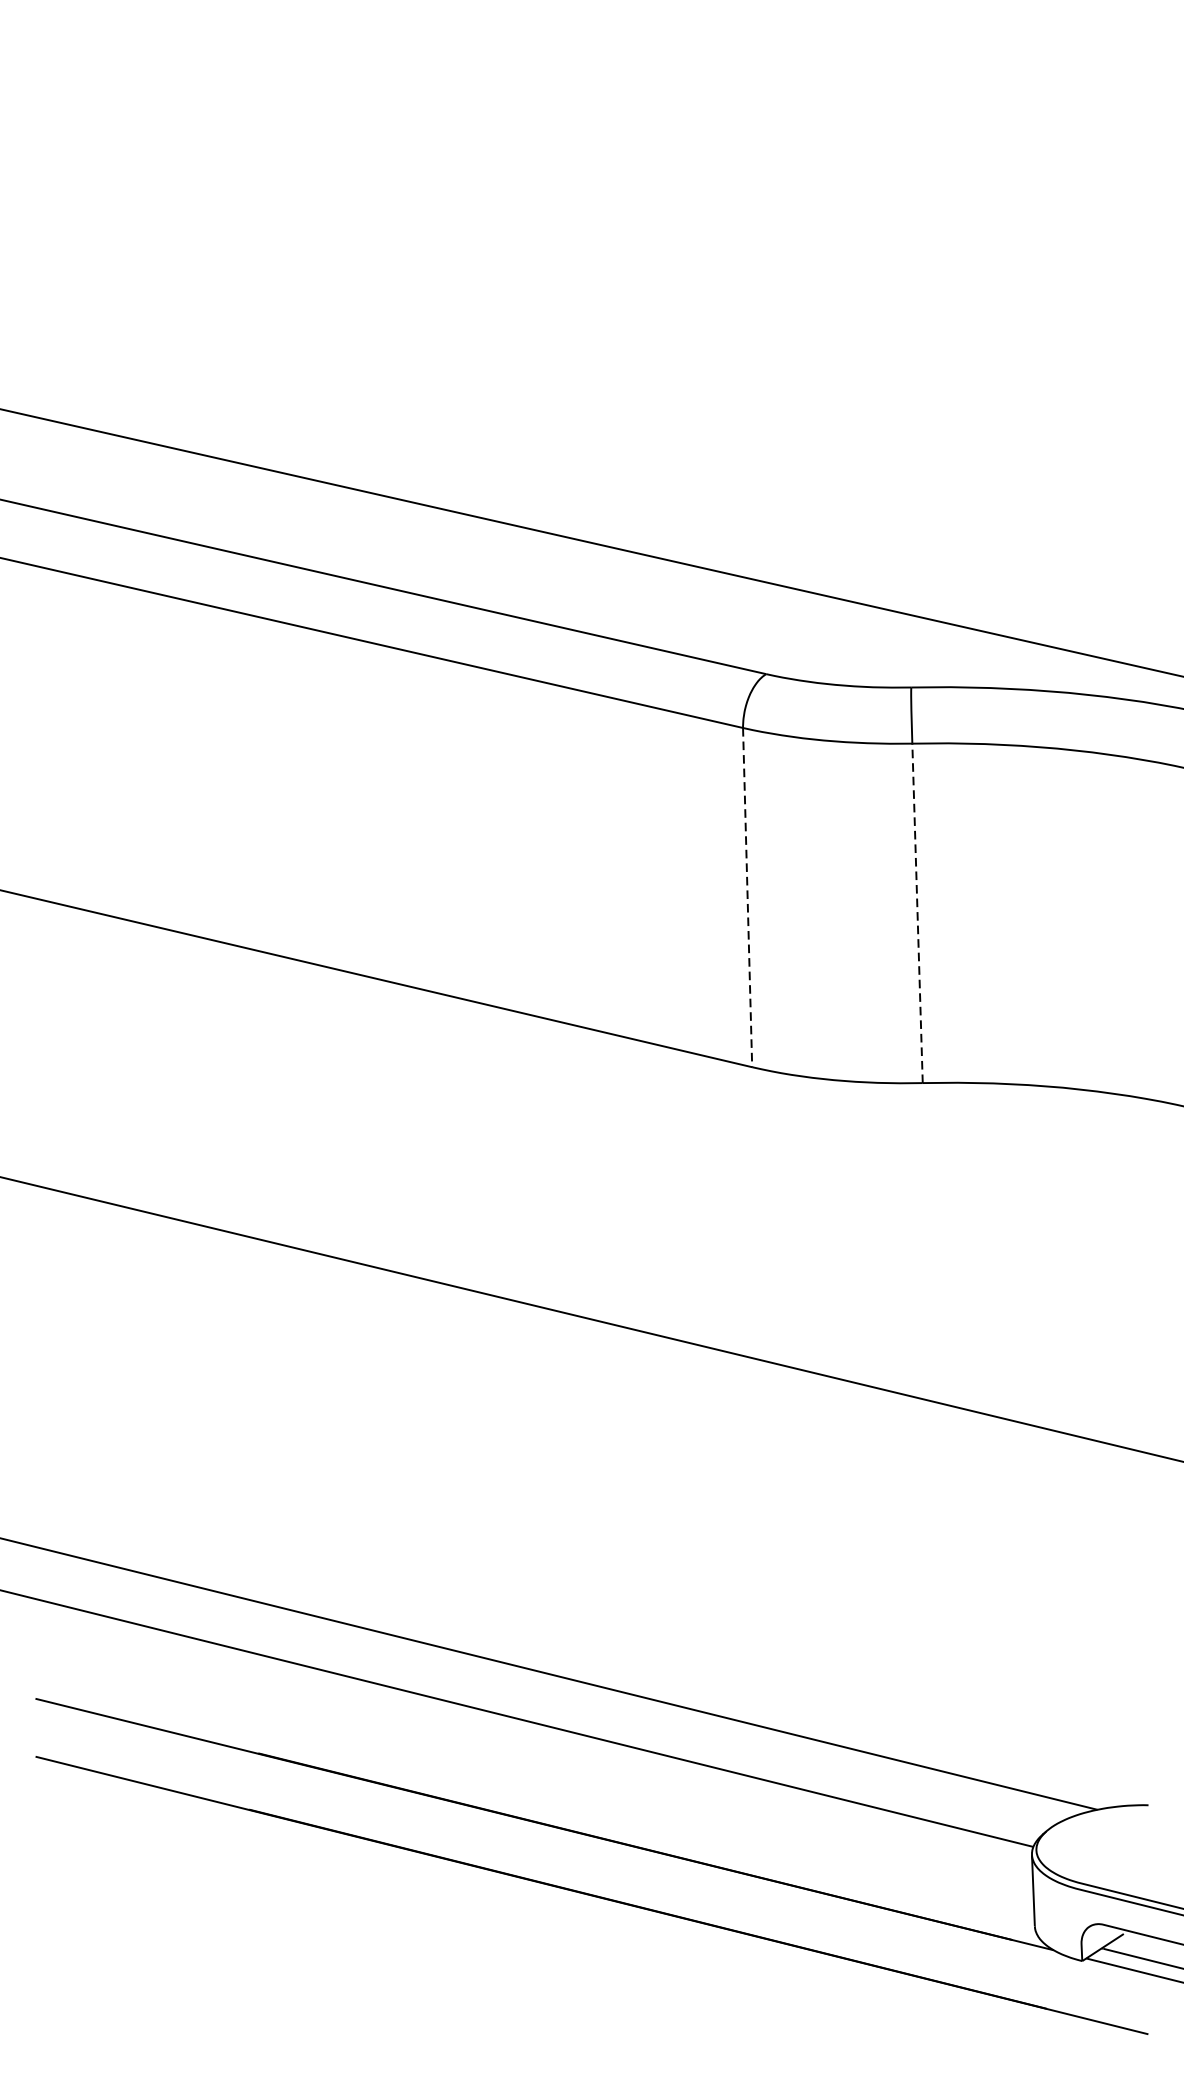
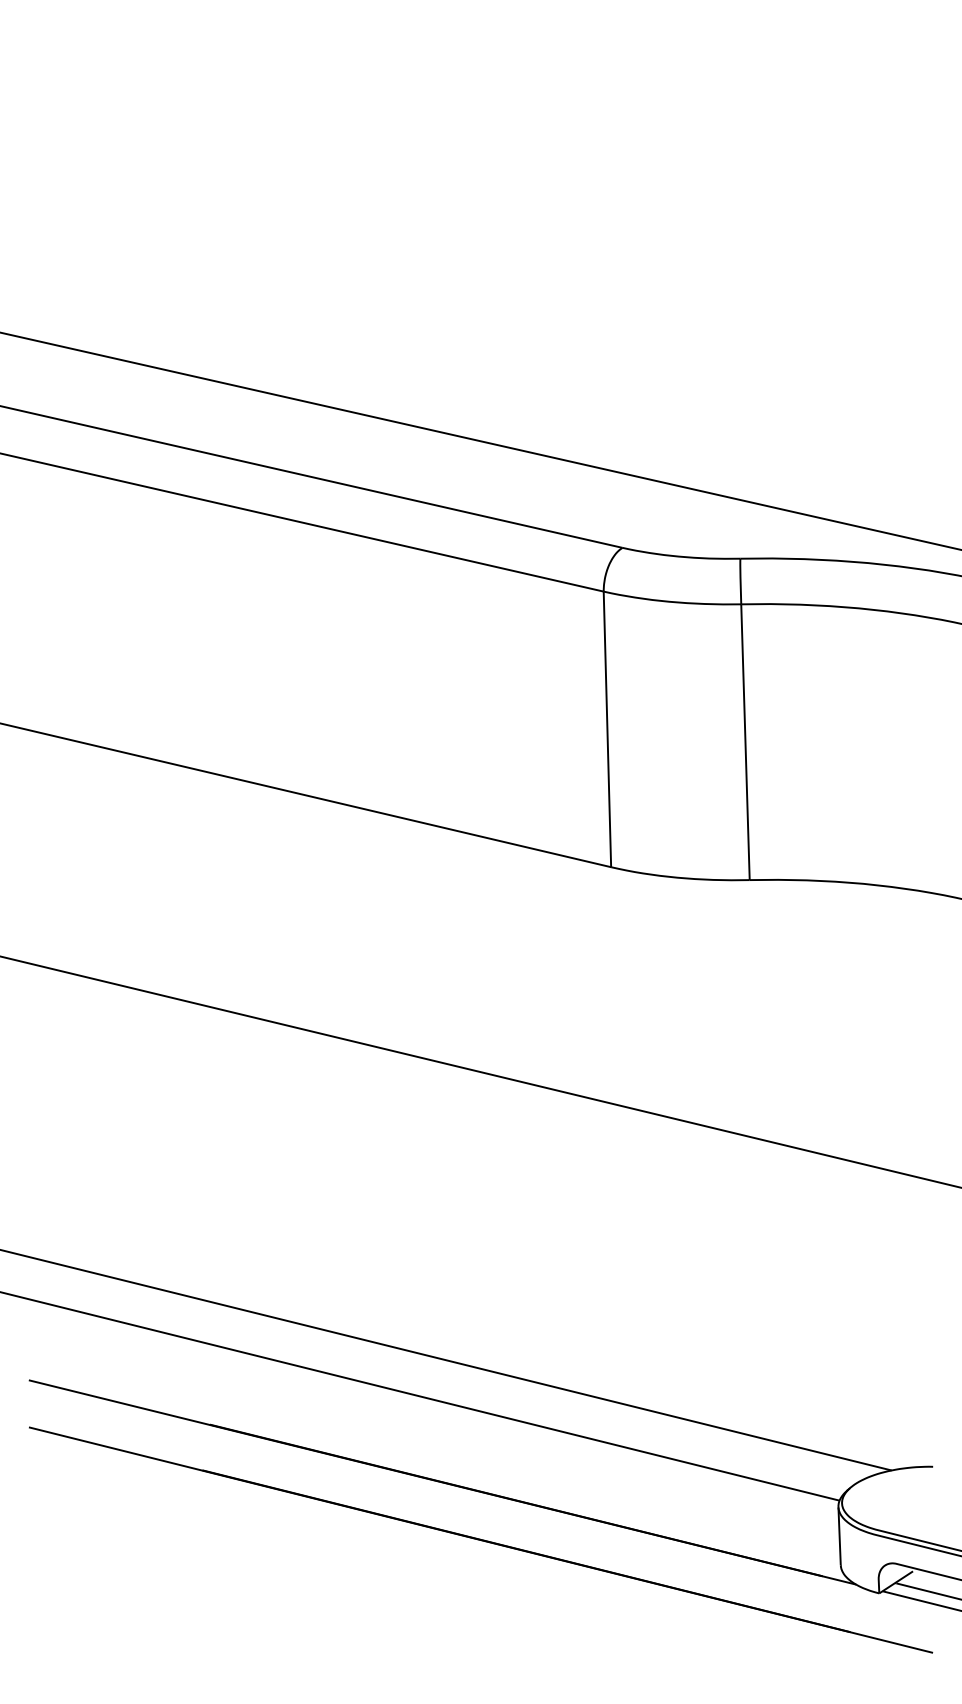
line: (747, 897) -> (607, 729), dashed -> solid
line: (917, 913) -> (745, 742), dashed -> solid

